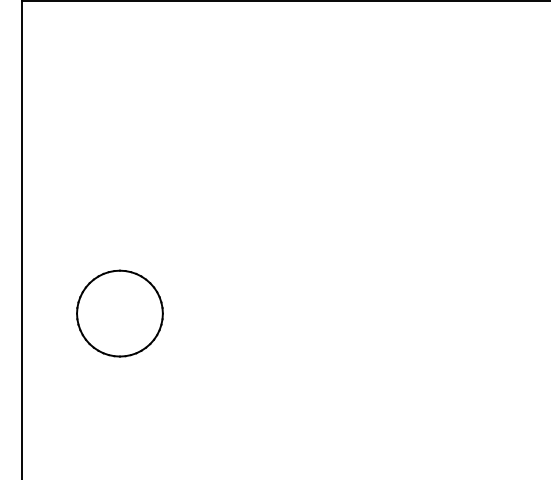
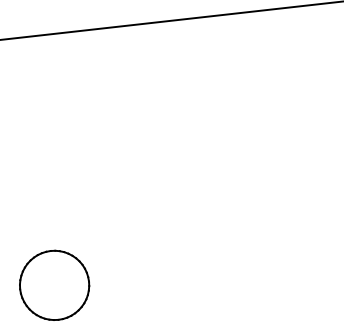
part: (119, 313) -> (54, 285), moved

